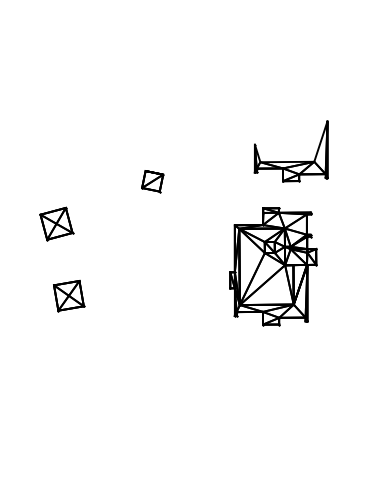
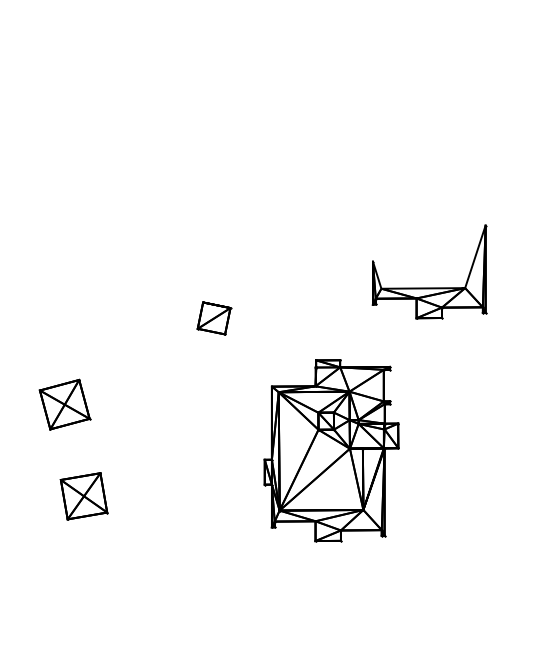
part: (56, 223) -> (64, 404), moved
part: (273, 266) -> (331, 450), moved

